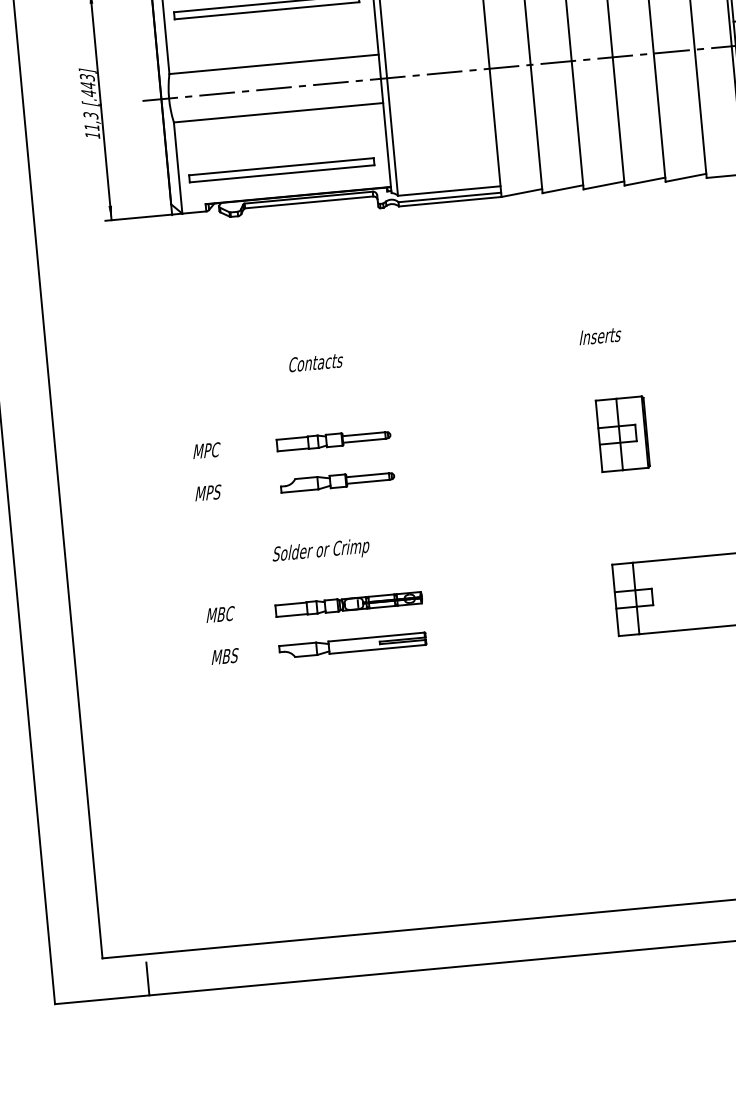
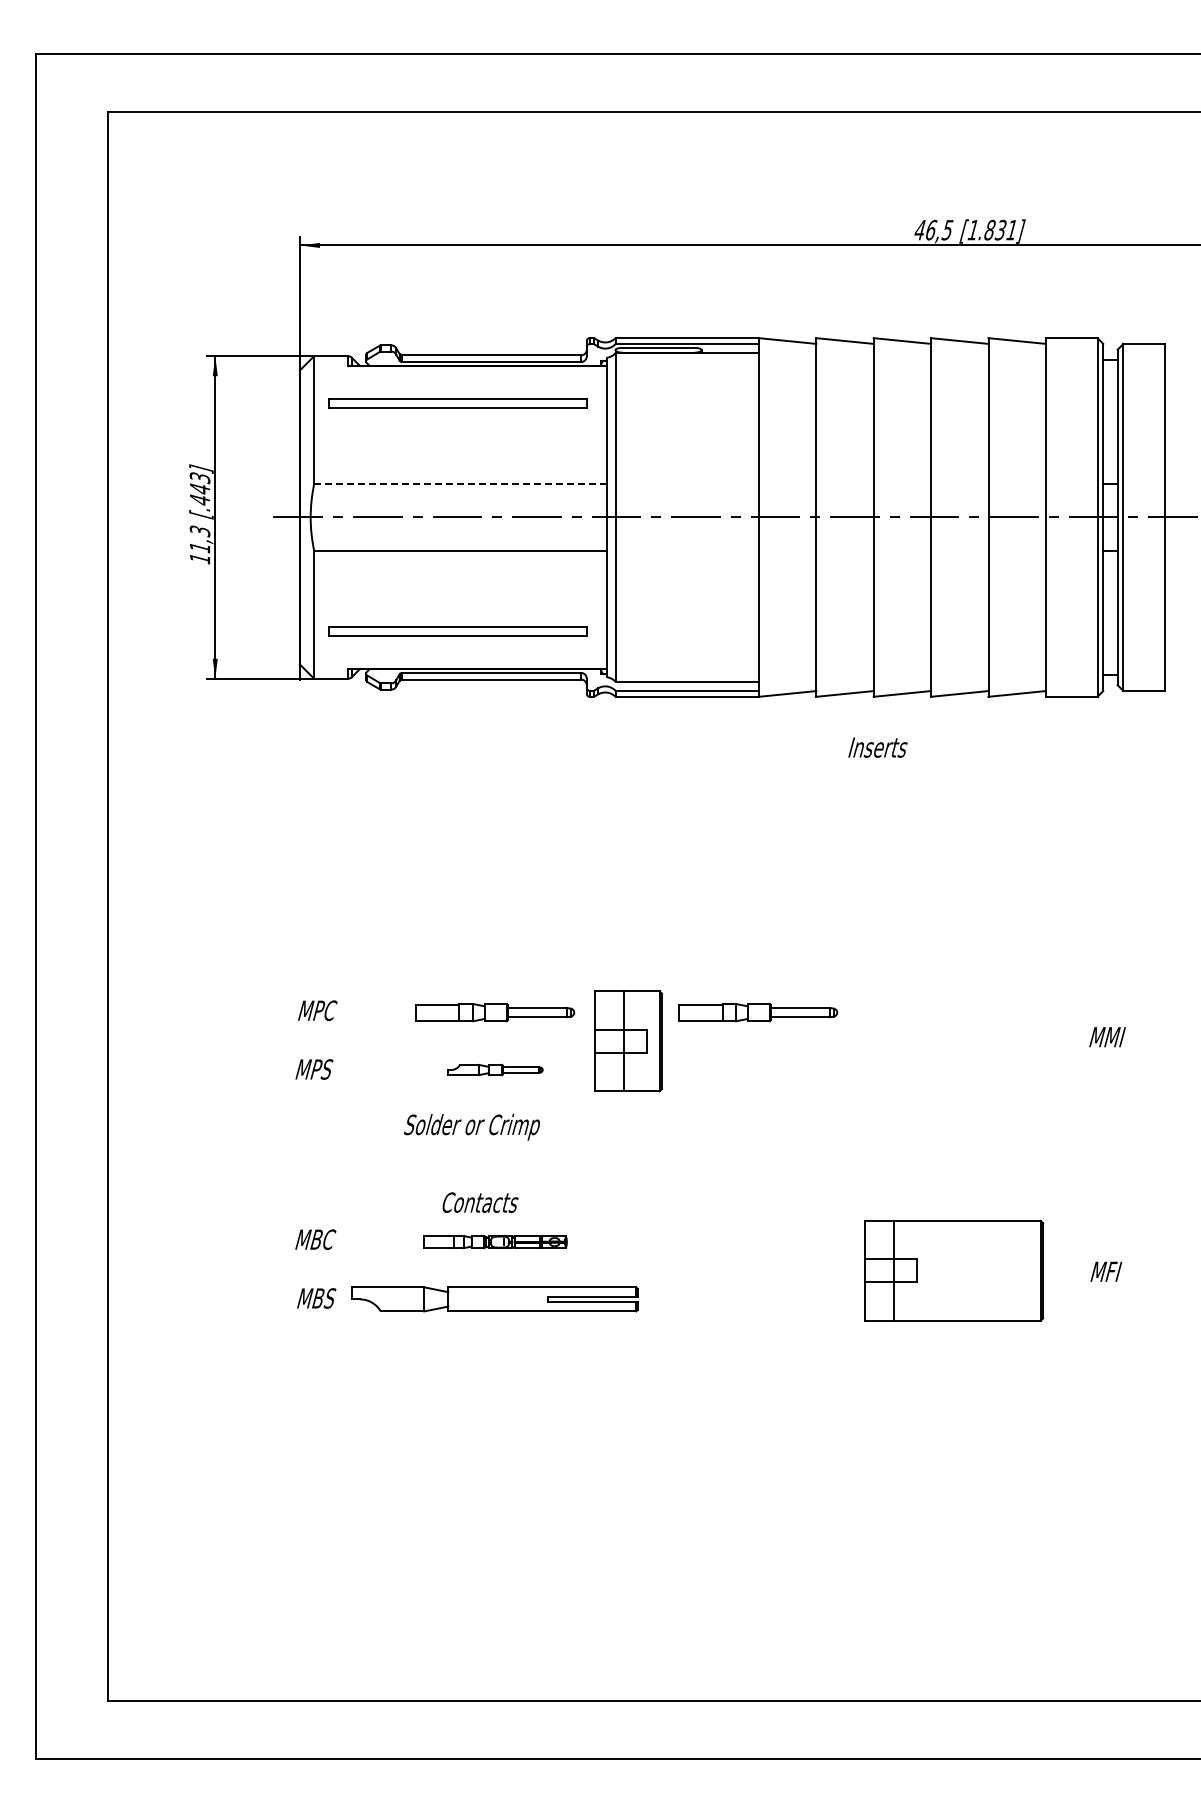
line: (273, 64) -> (460, 483), solid -> dashed
text: (599, 336) -> (877, 747), moved
text: (316, 362) -> (480, 1202), moved
part: (522, 422) -> (758, 1012), added
part: (622, 434) -> (628, 1041), moved
part: (337, 480) -> (495, 1069), size x0.6
text: (320, 551) -> (471, 1127), moved
part: (349, 603) -> (495, 1241), size x0.7
part: (353, 645) -> (495, 1299), size x1.4
line: (147, 978) -> (167, 1735), removed

